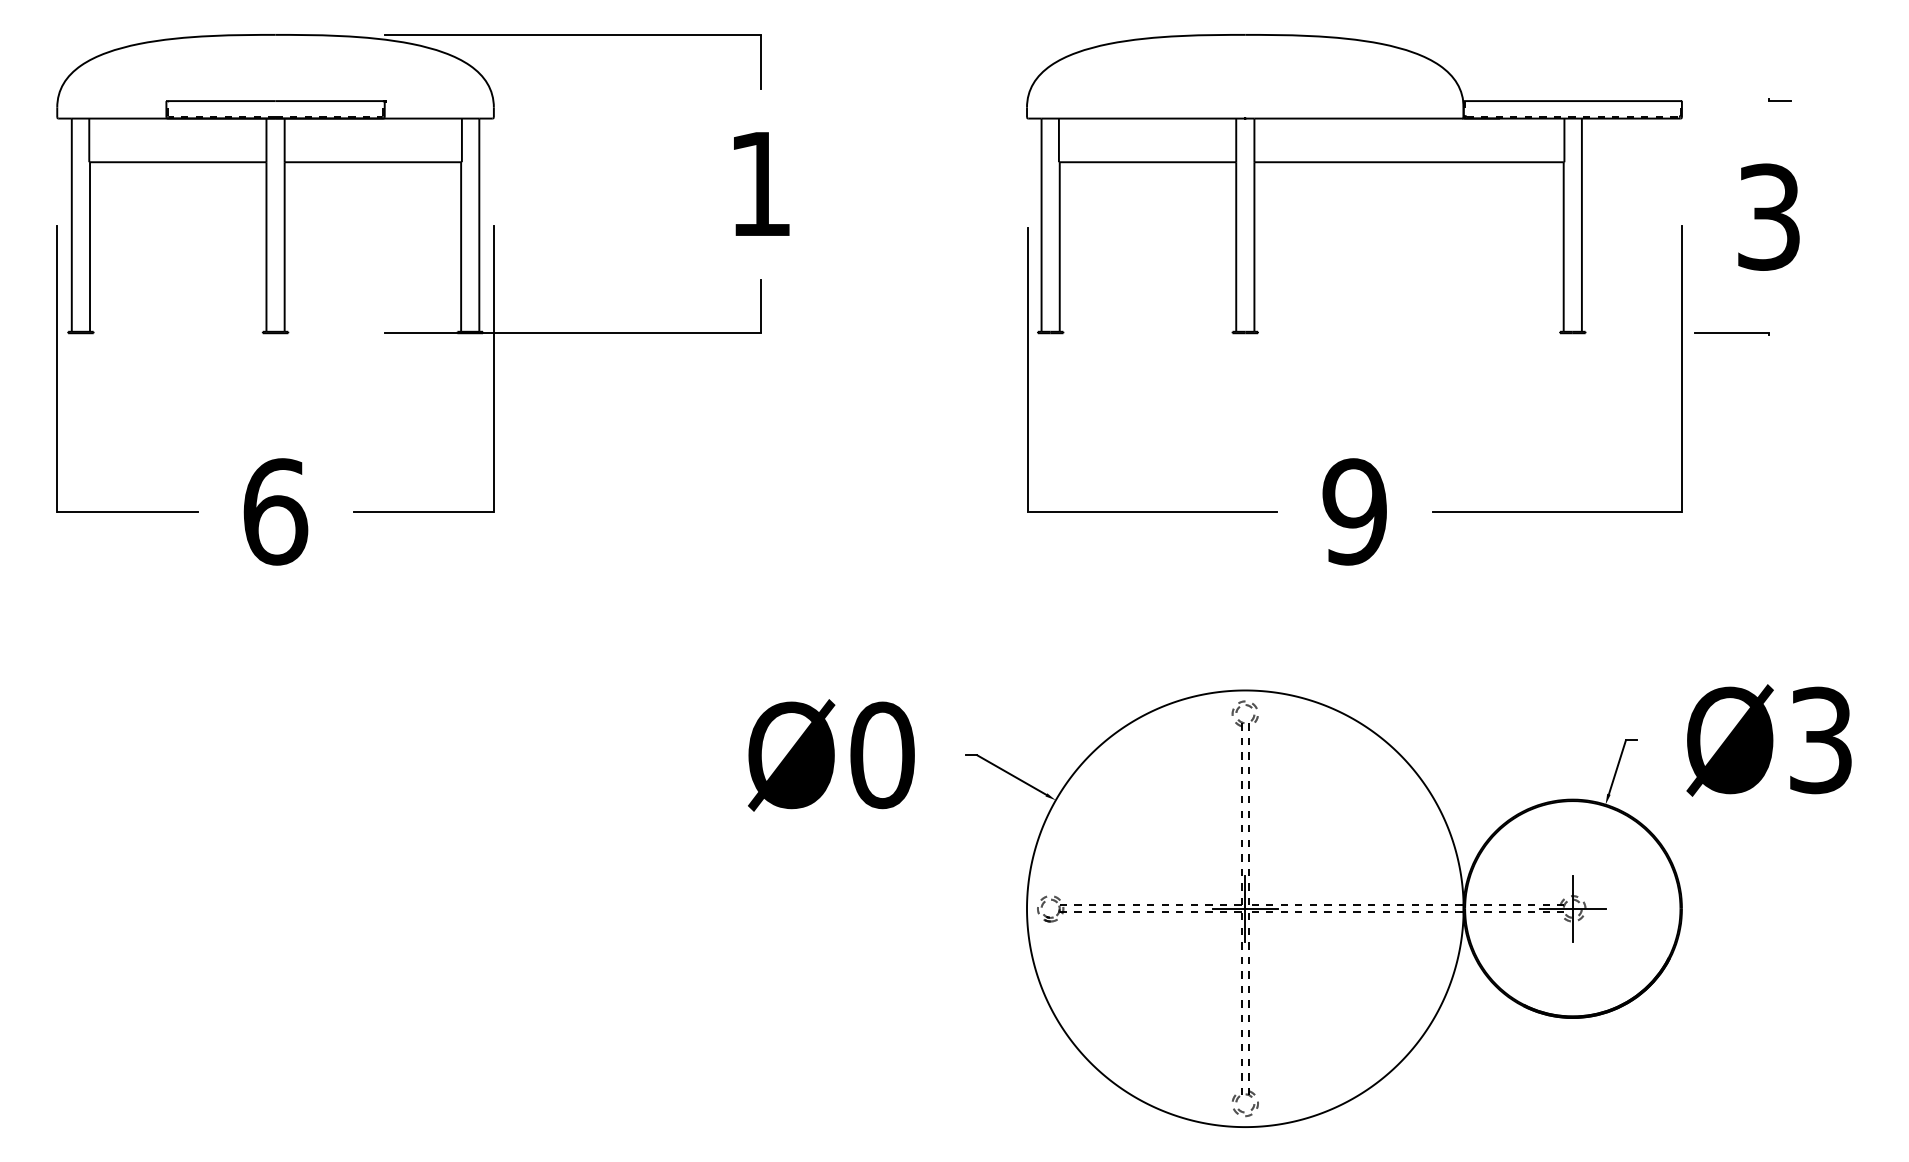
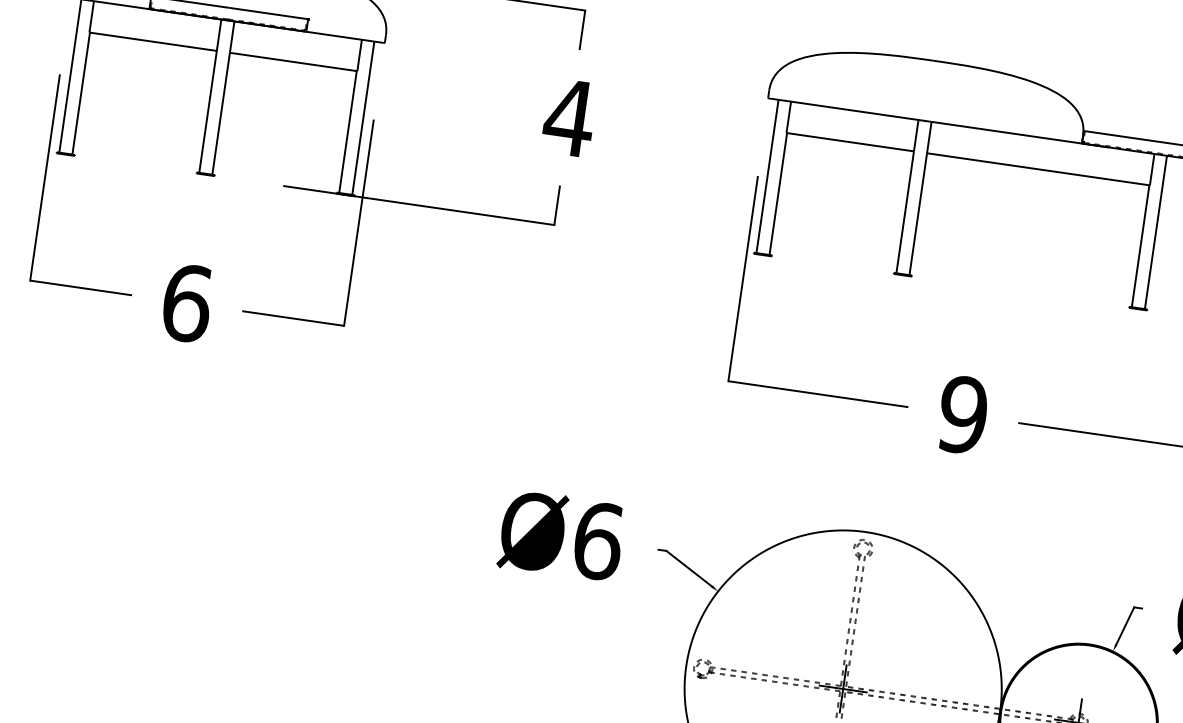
text: (760, 183) -> (569, 117), 1 -> 4
text: (882, 755) -> (598, 541), Ø0 -> Ø6

